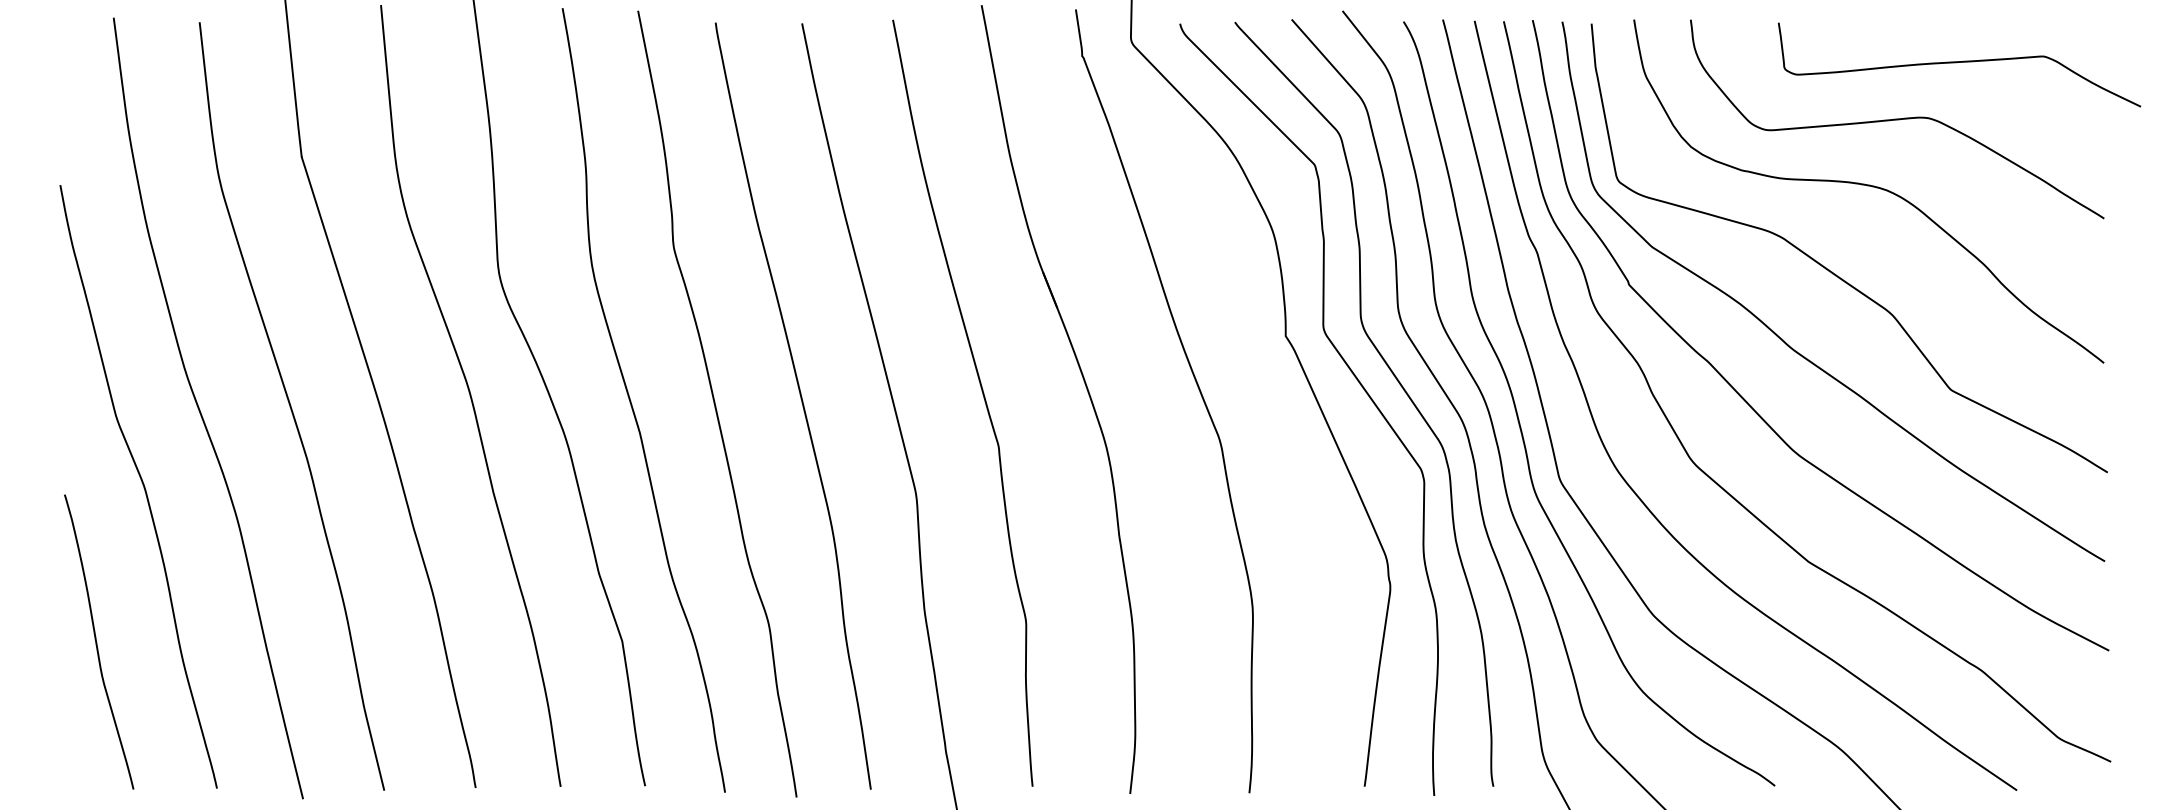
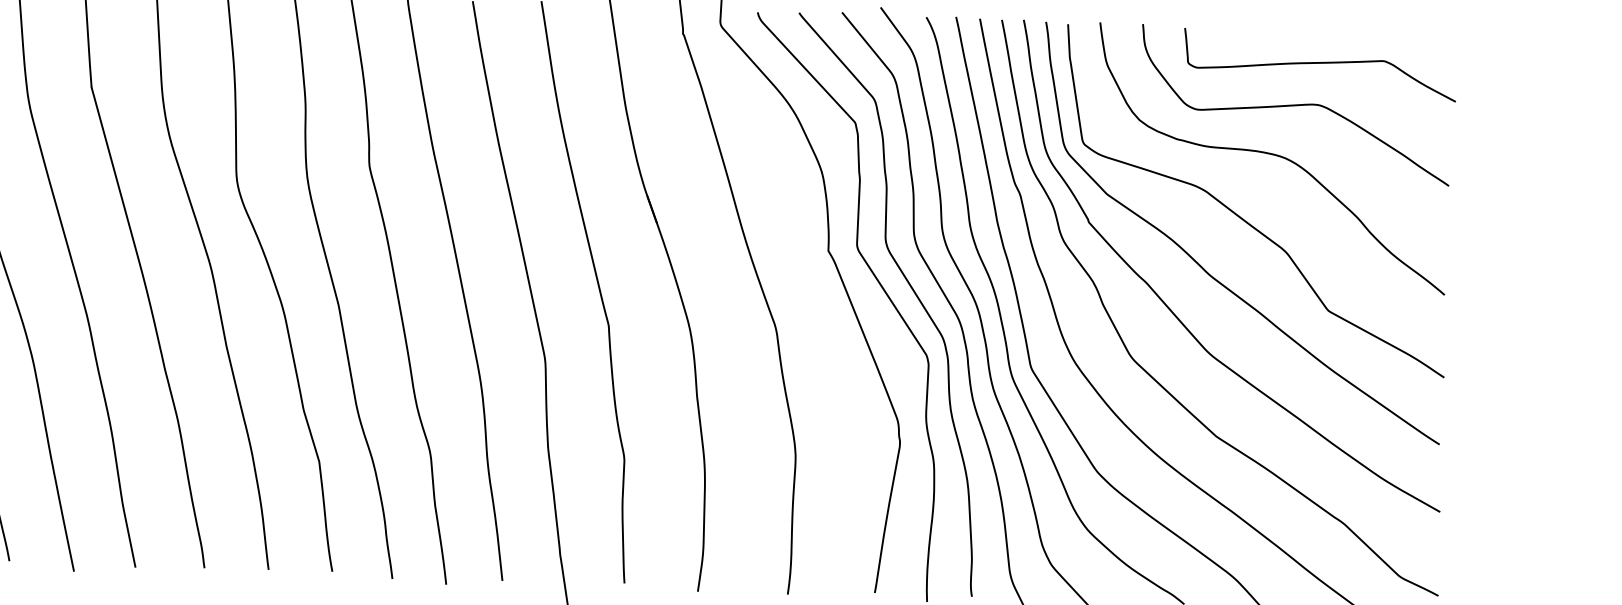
curve: (1959, 62) -> (1320, 63), moved

